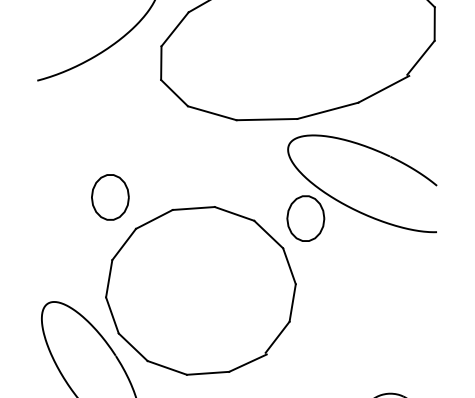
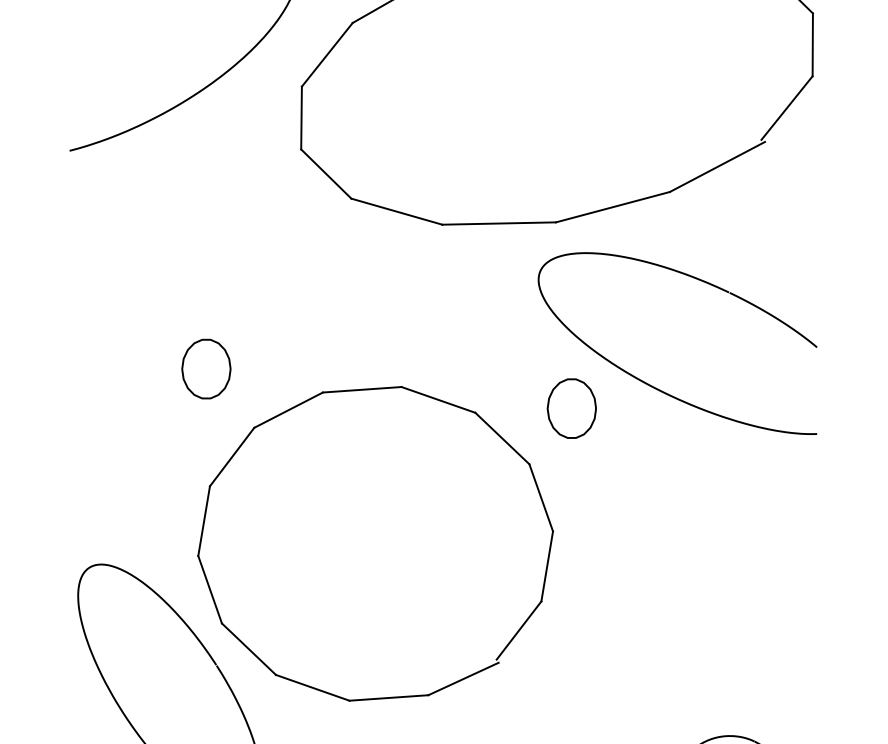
part: (110, 197) -> (206, 369), size x0.7
part: (305, 218) -> (571, 408), size x0.7

